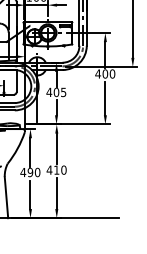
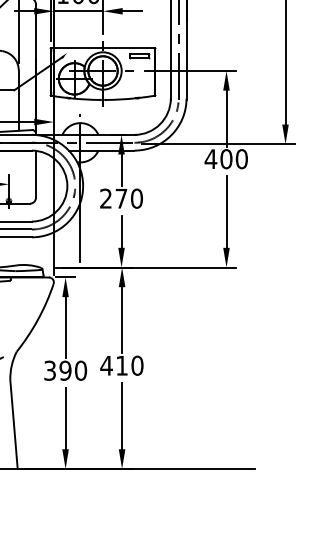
text: (56, 92) -> (121, 198), 405 -> 270
text: (23, 172) -> (50, 370), 490 -> 390

